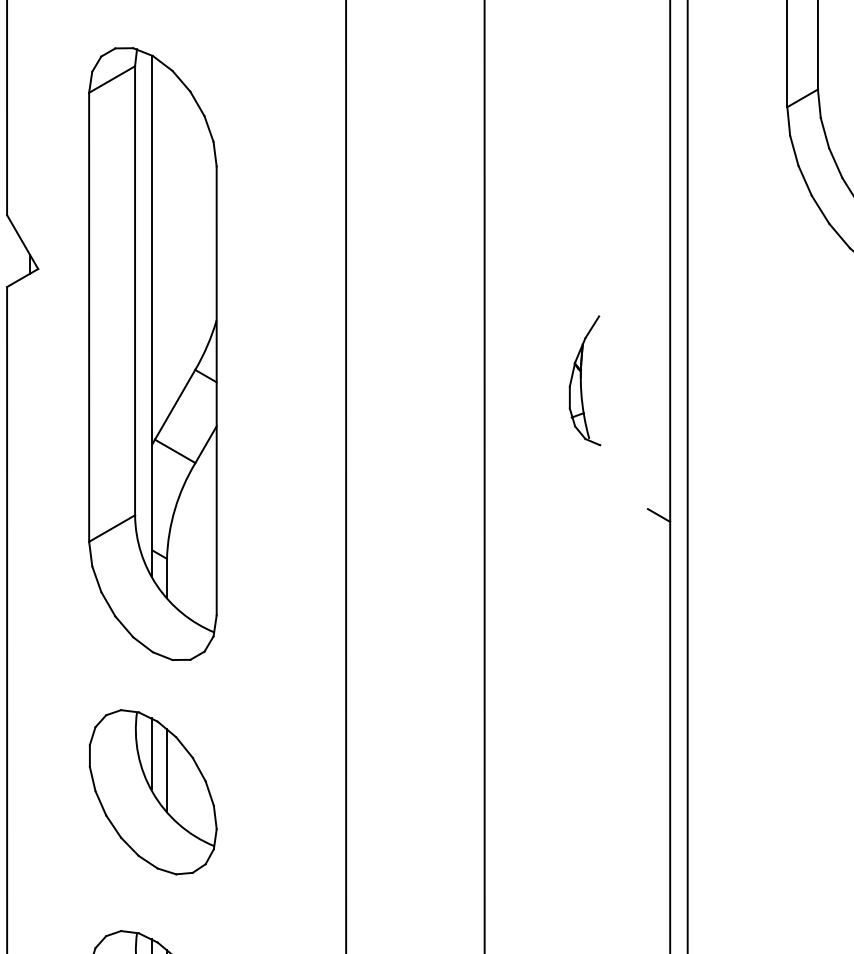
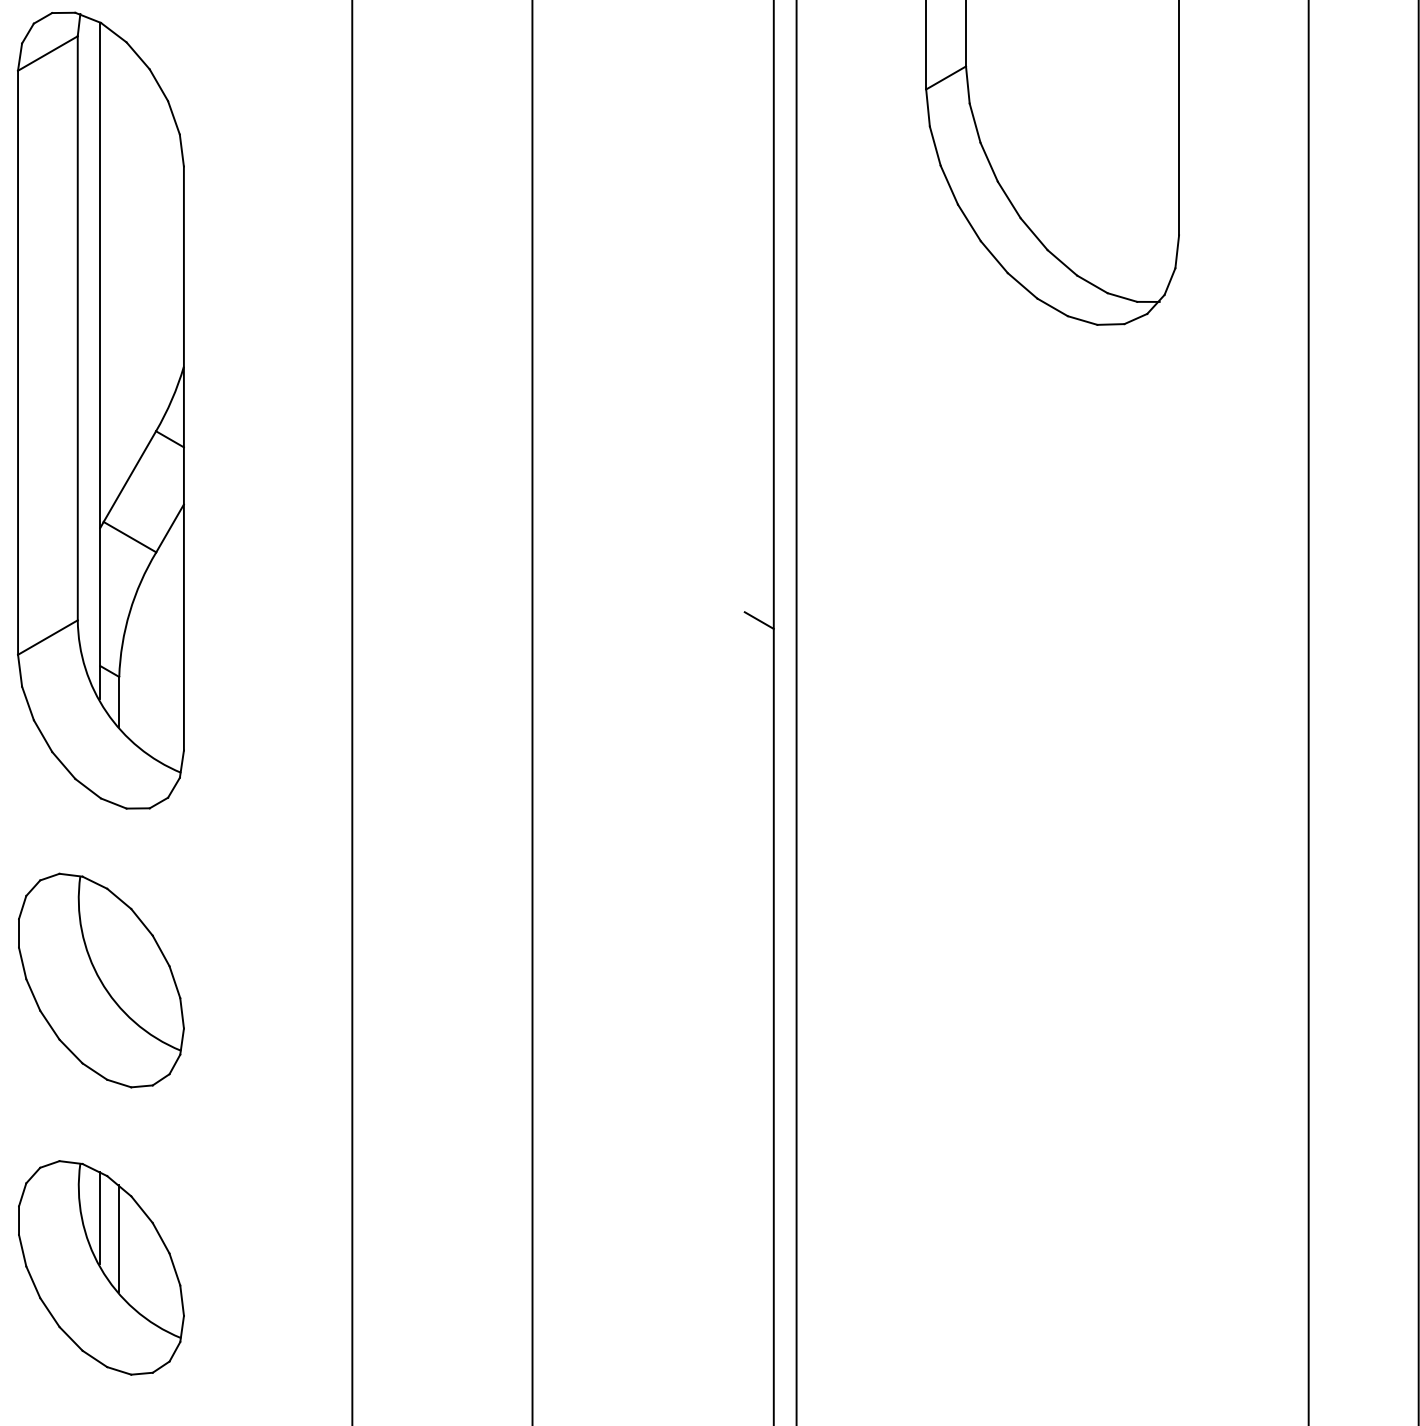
part: (584, 380) -> (662, 444), removed
line: (152, 753) -> (100, 930), removed
line: (167, 769) -> (119, 951), removed

